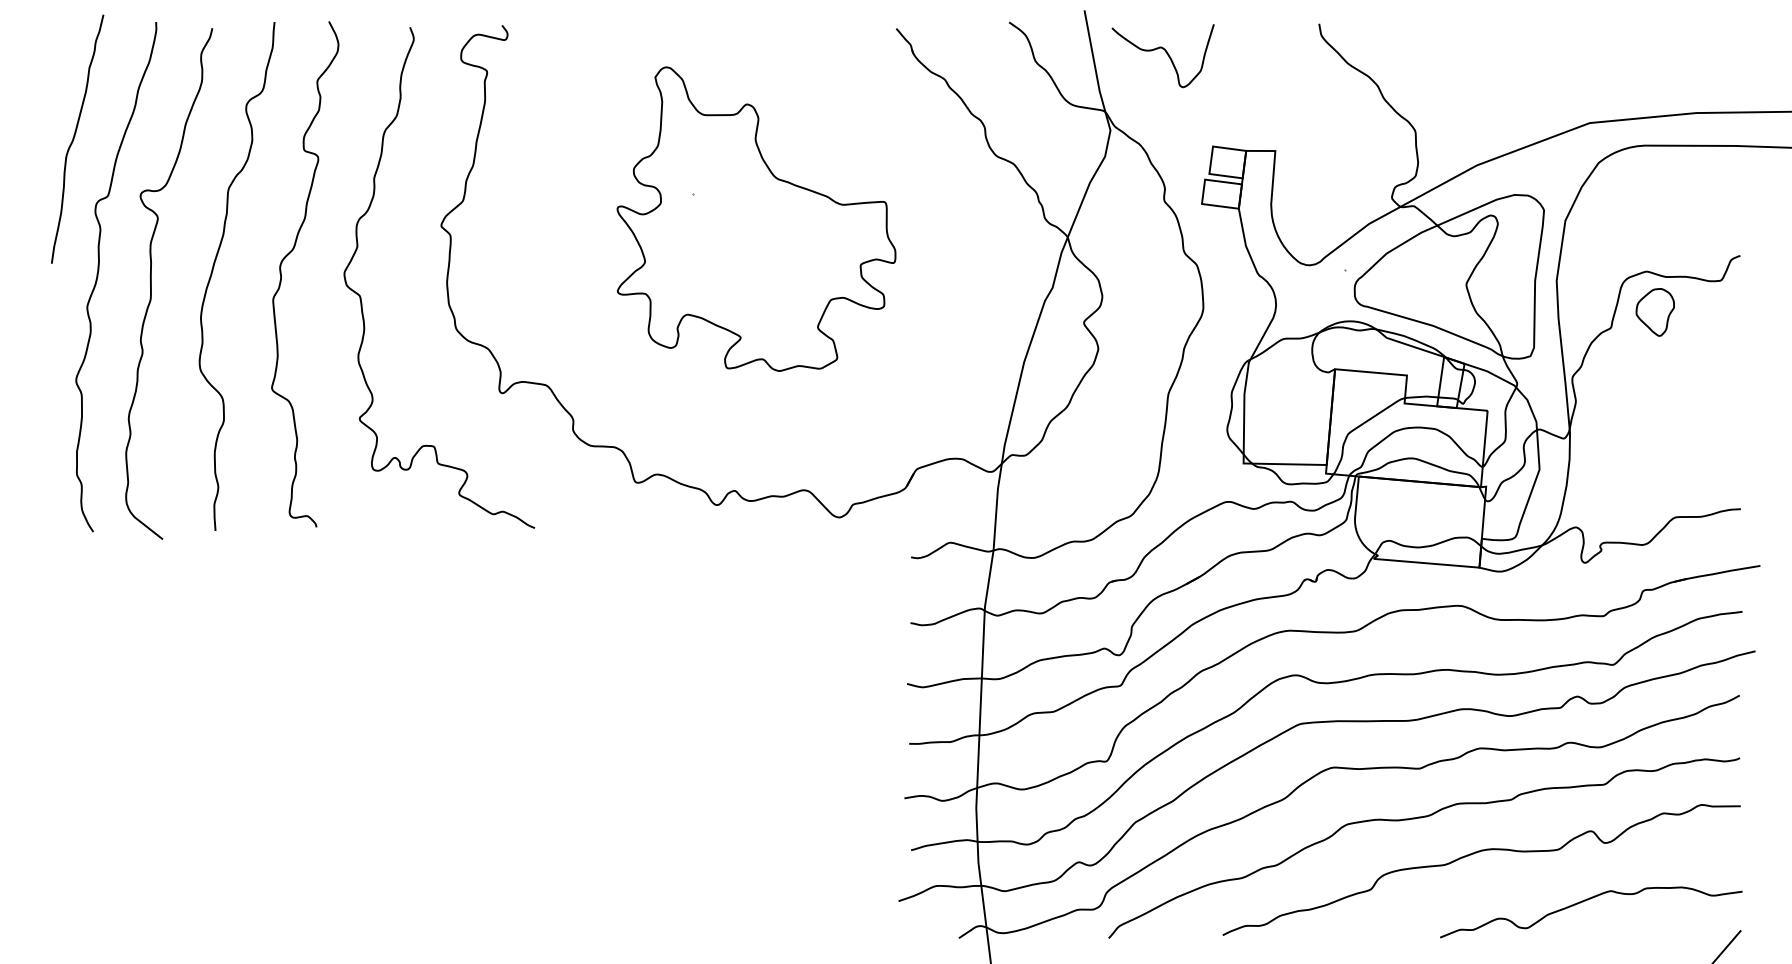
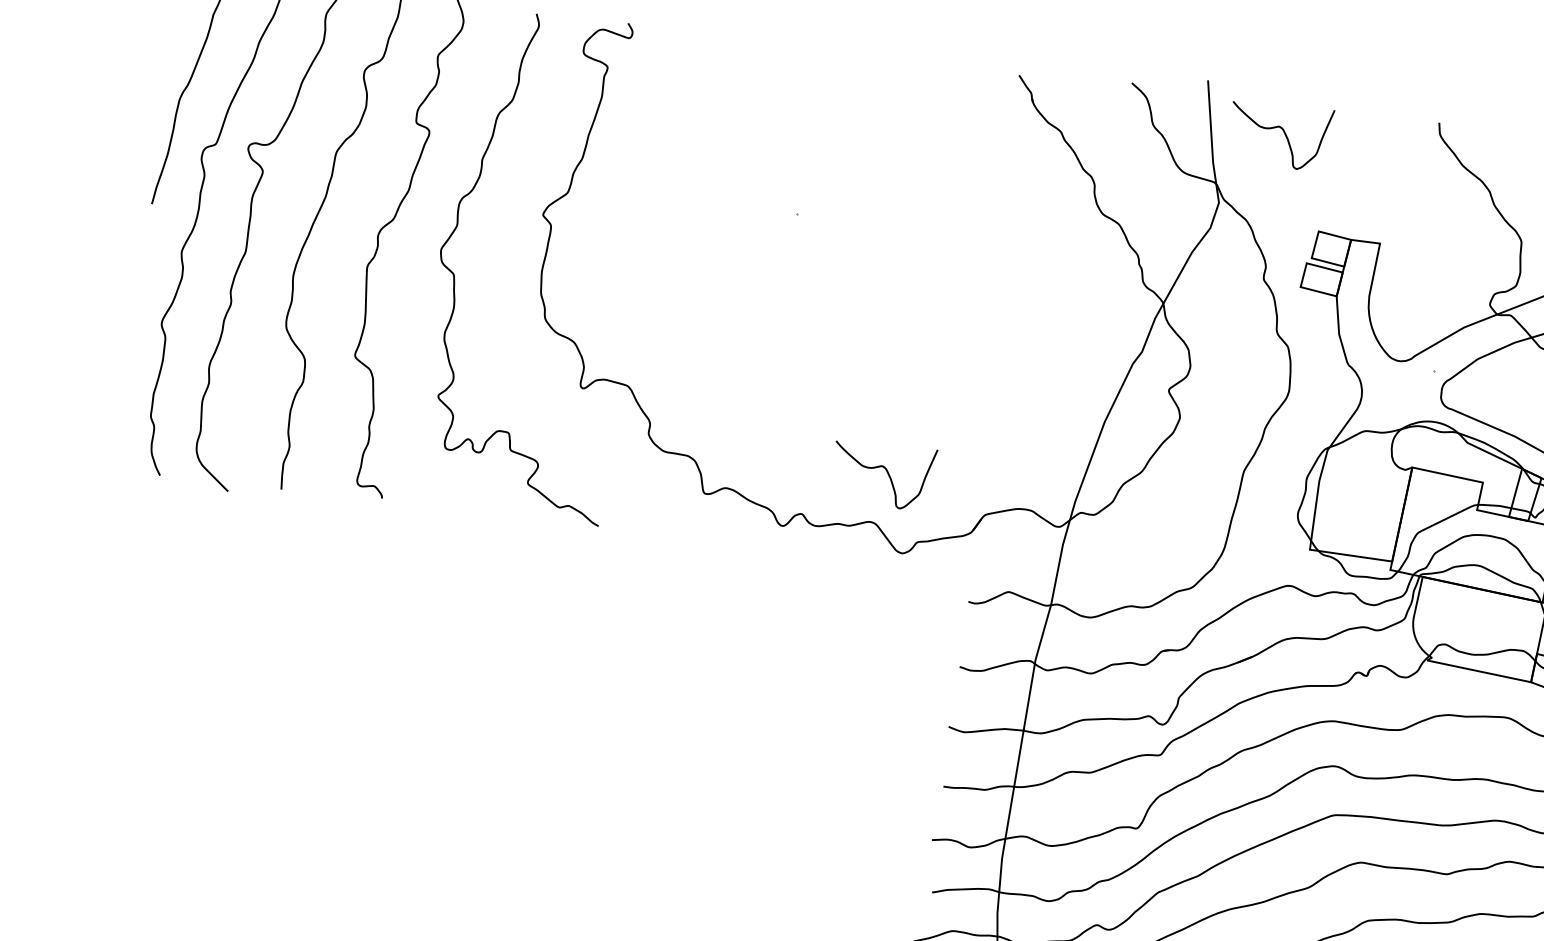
part: (756, 218) -> (856, 246), removed
curve: (813, 438) -> (886, 471), added

